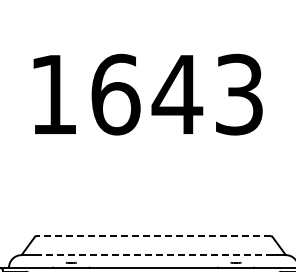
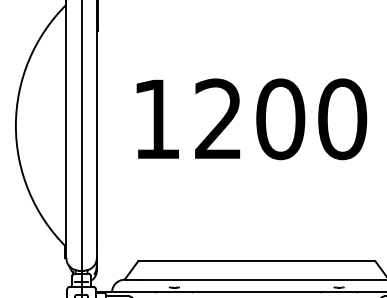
text: (177, 94) -> (280, 119), 1643 -> 1200
line: (153, 235) -> (256, 260), dashed -> solid
line: (154, 254) -> (257, 279), dashed -> solid

